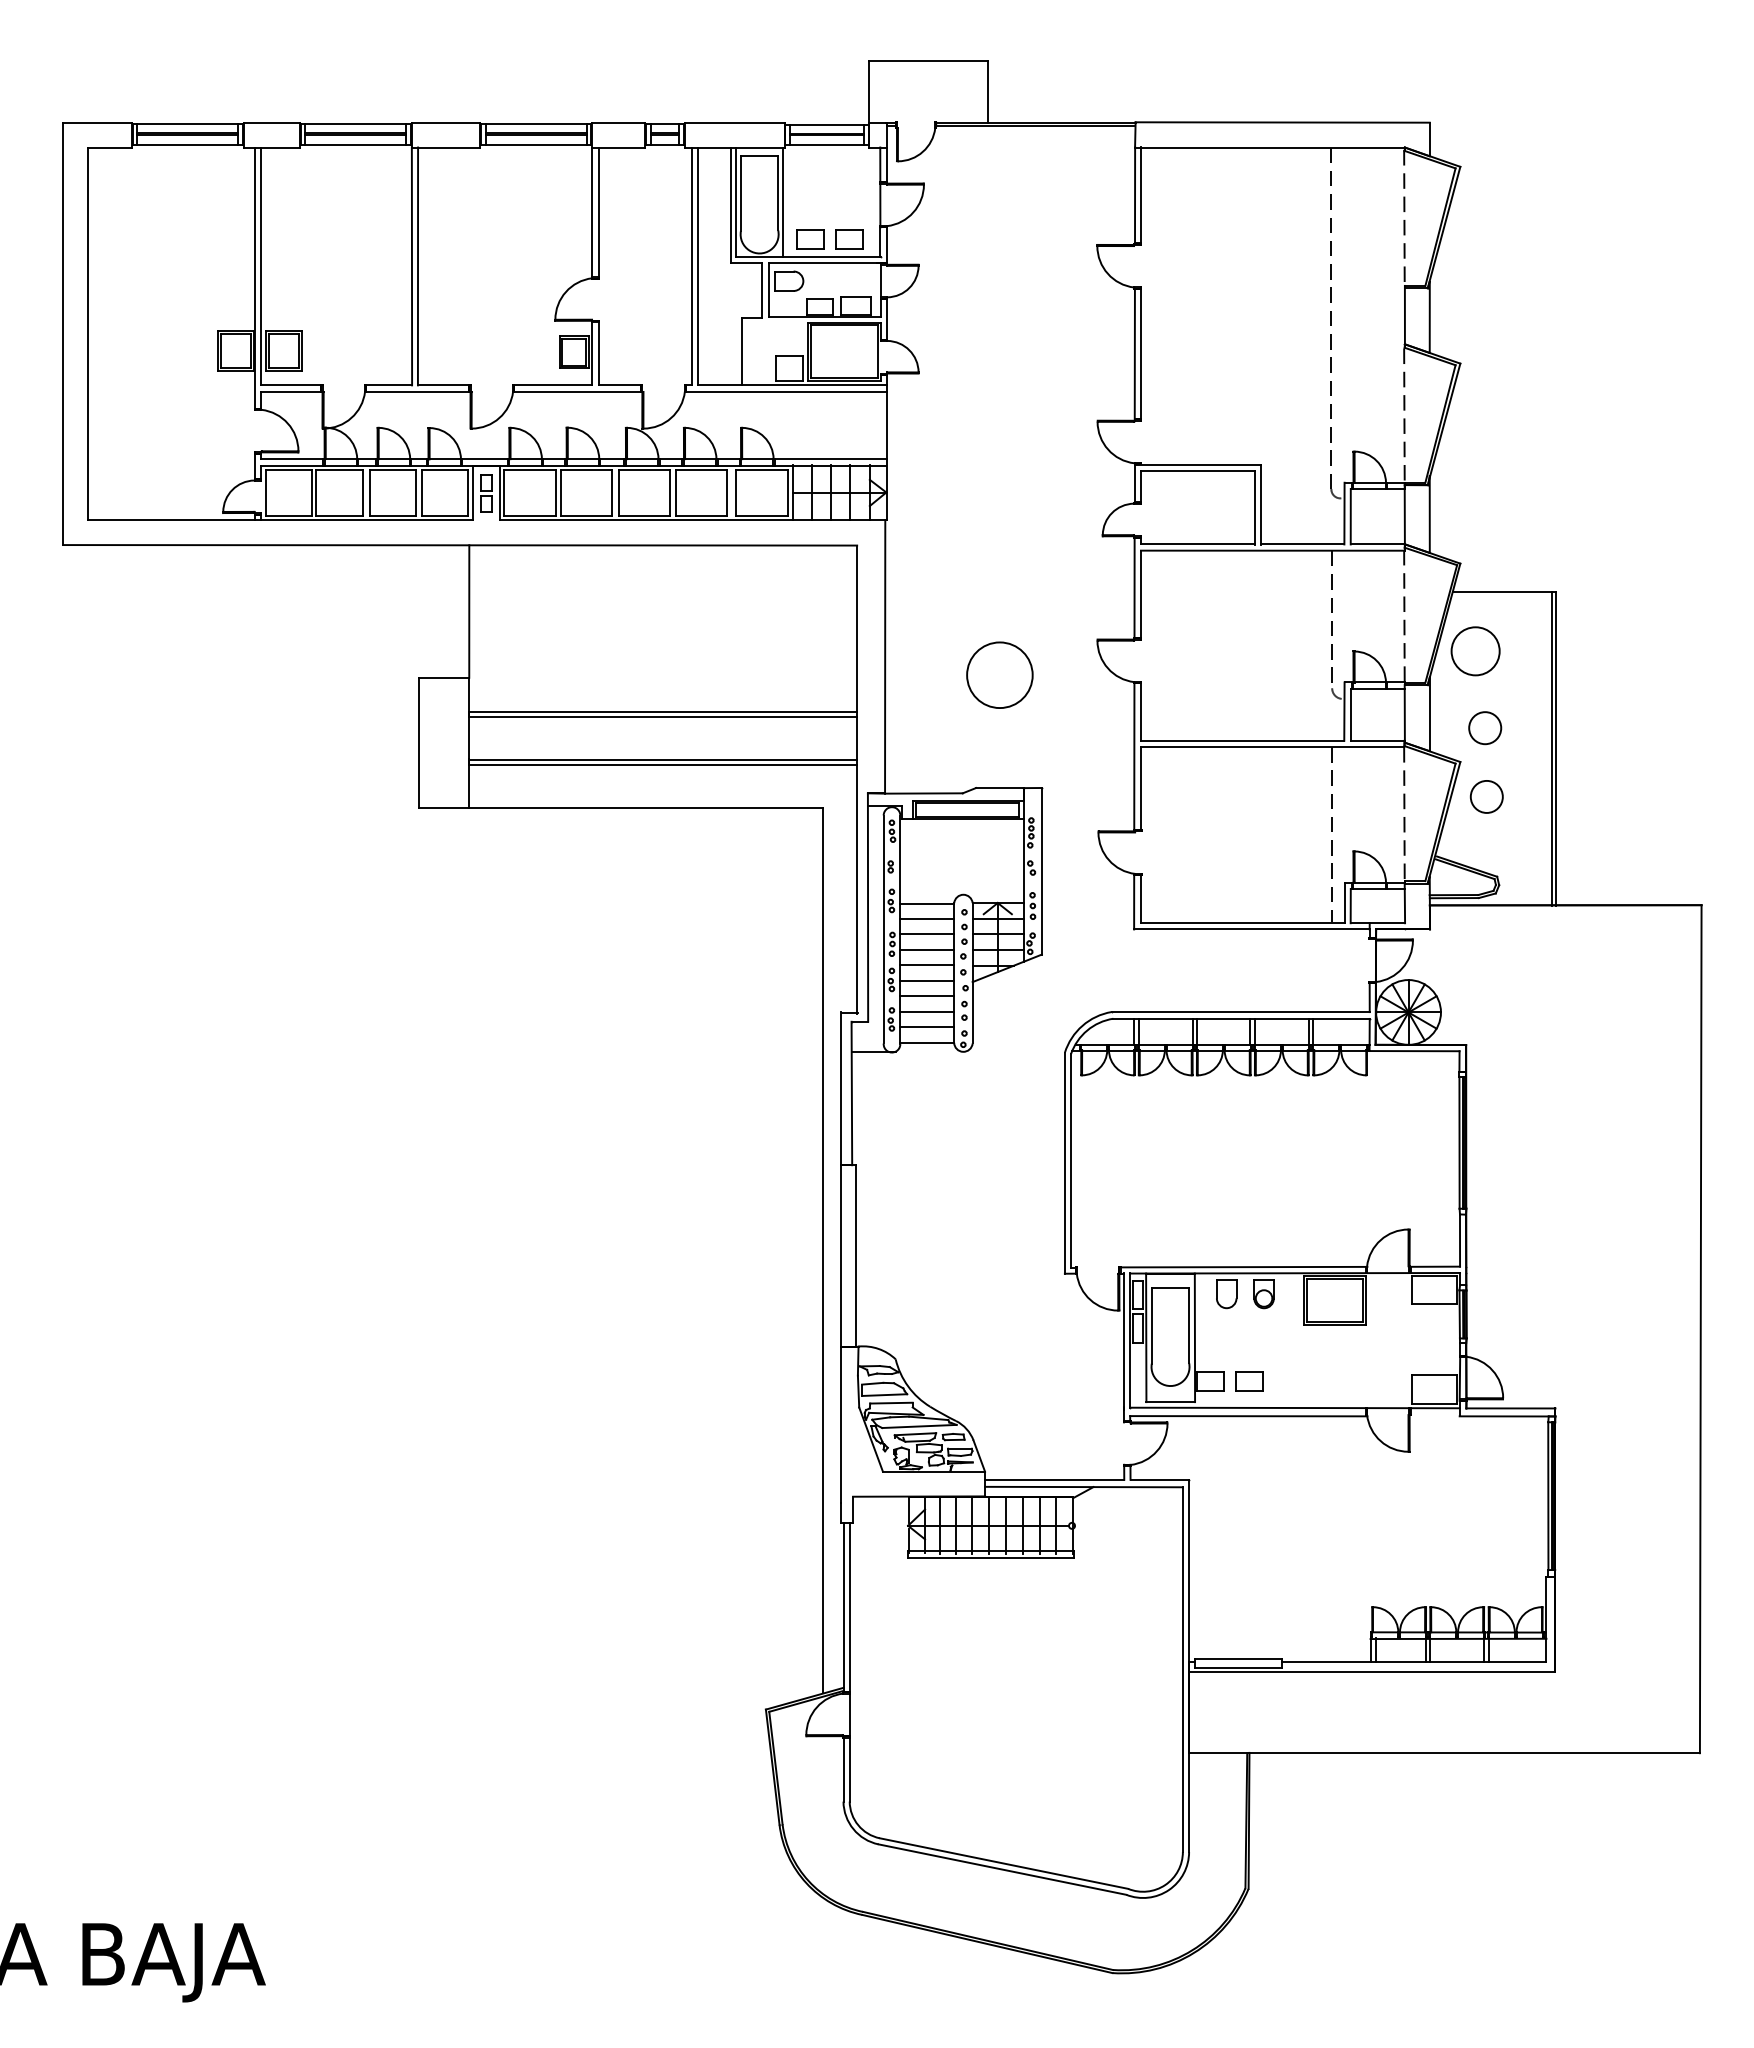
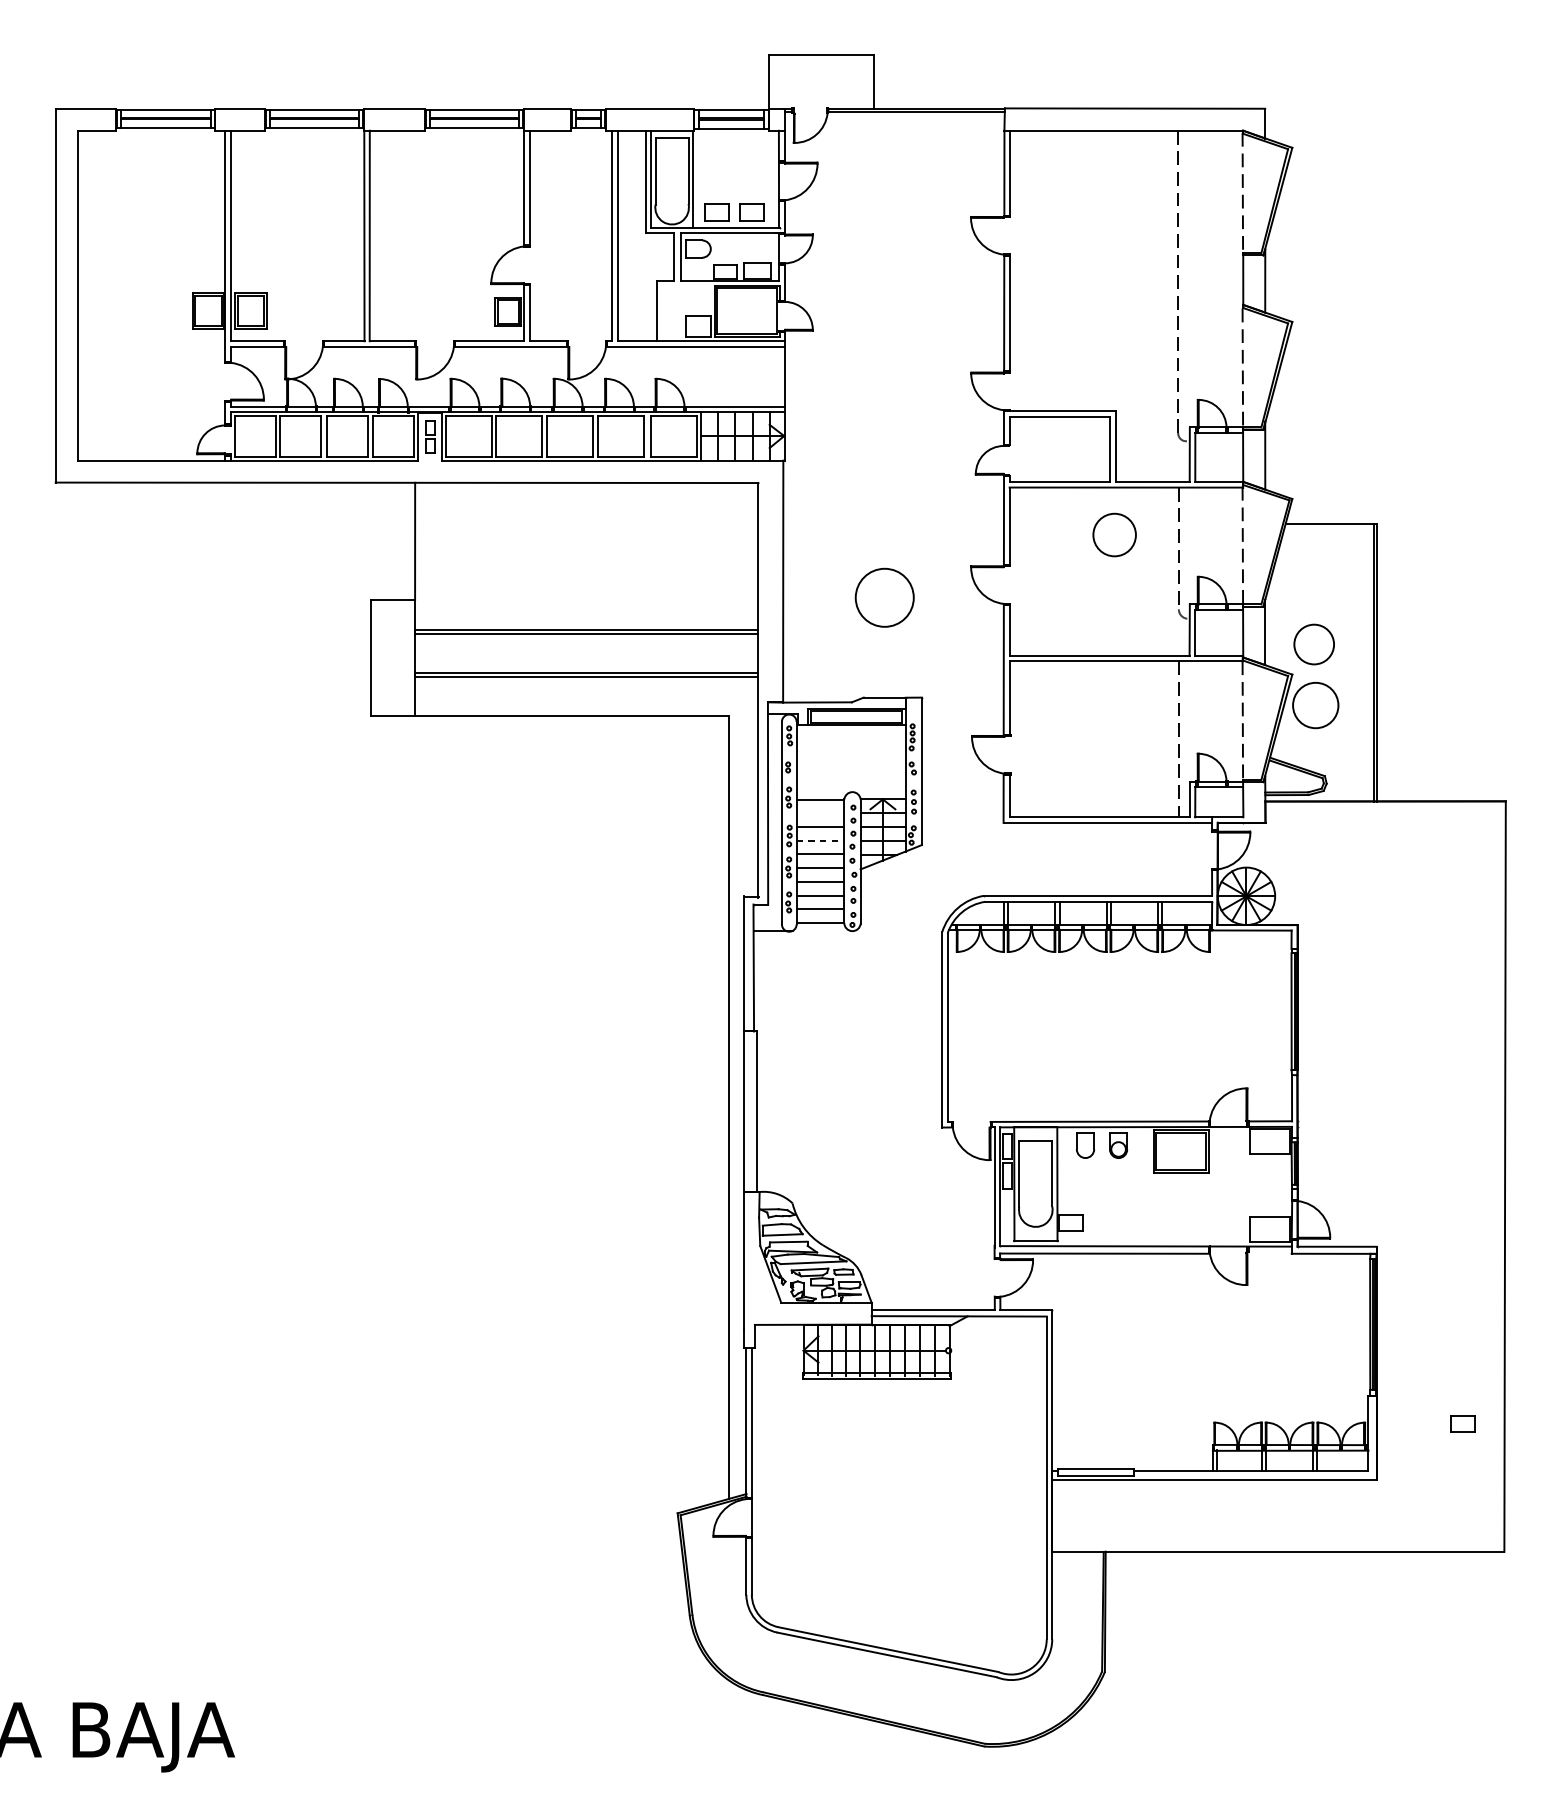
circle: (1475, 651) -> (1114, 535), moved
circle: (1485, 728) -> (1314, 644), size x1.4
circle: (1486, 796) -> (1315, 705), size x1.6
line: (927, 918) -> (820, 813), removed
line: (927, 949) -> (820, 840), solid -> dashed
part: (1249, 1381) -> (1463, 1423), moved

